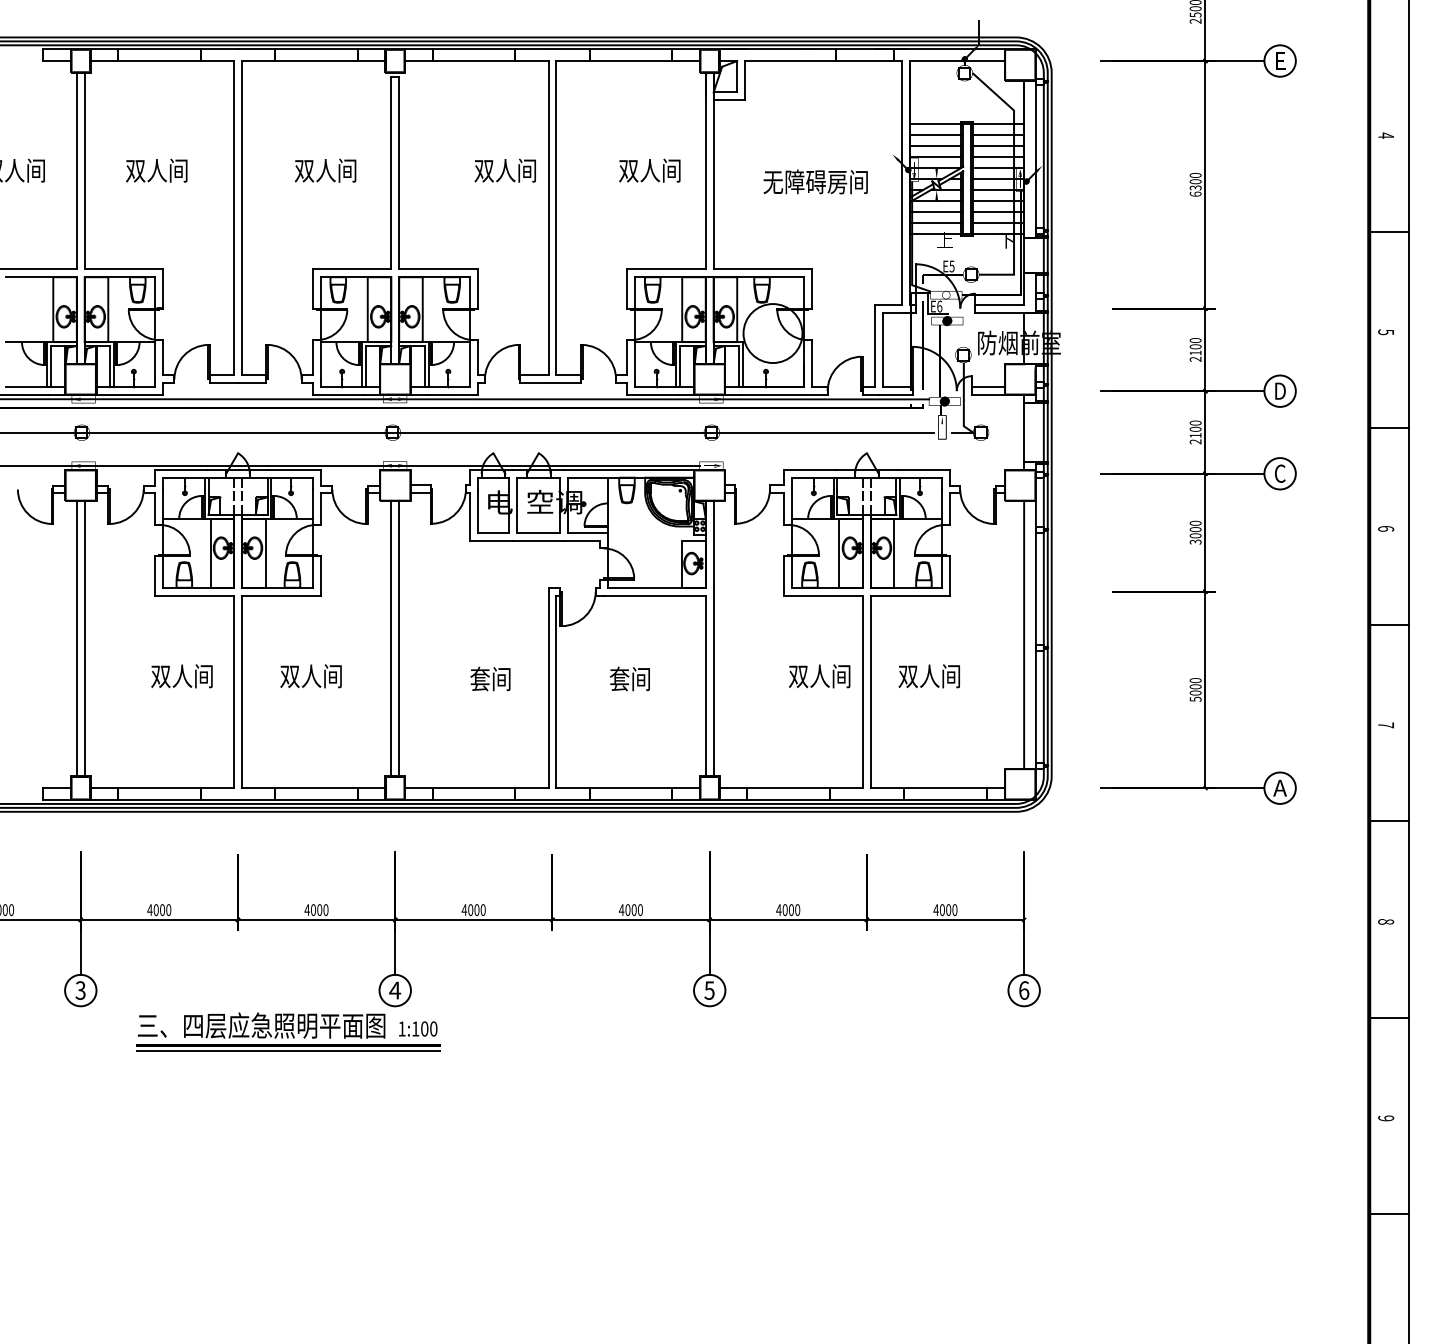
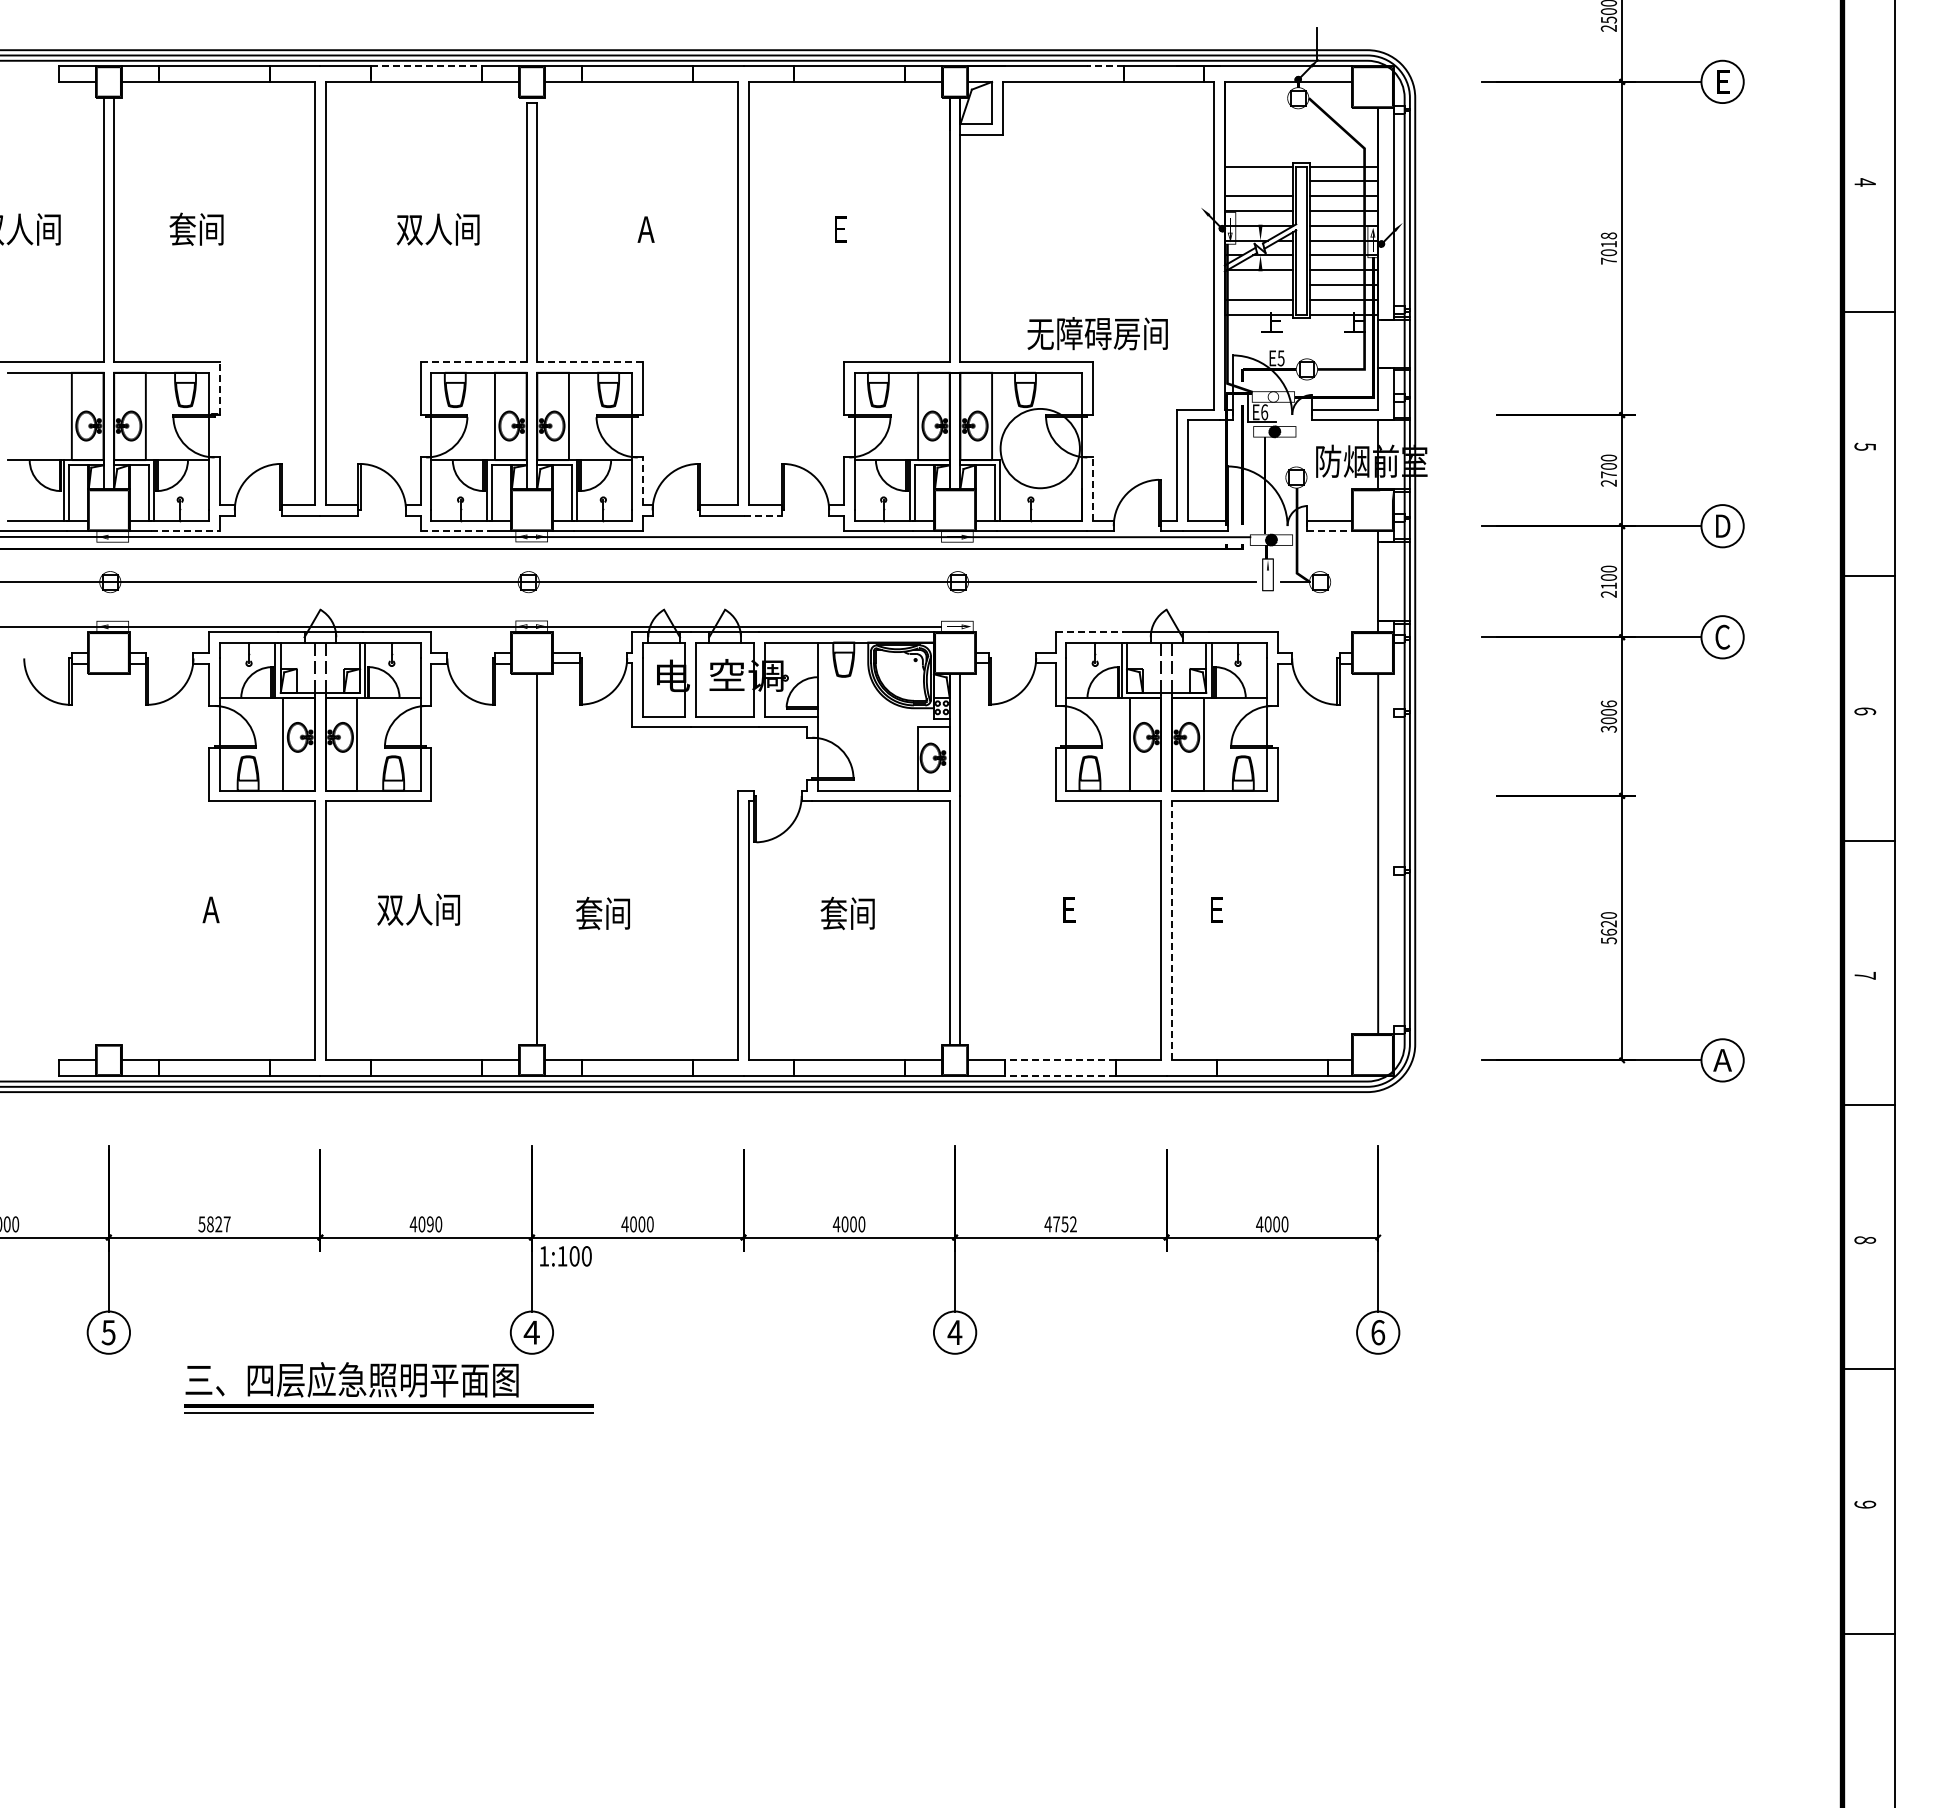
line: (316, 49) -> (426, 66), solid -> dashed
line: (821, 49) -> (1105, 66), solid -> dashed
line: (935, 135) -> (1258, 181), removed
text: (156, 169) -> (210, 228), 双人间 -> 套间
text: (504, 170) -> (679, 229), 双人间 -> A
text: (649, 170) -> (874, 229), 双人间 -> E
text: (815, 181) -> (1097, 333), moved
text: (1195, 184) -> (1608, 248), 6300 -> 7018
line: (935, 212) -> (1258, 285), removed
text: (1006, 240) -> (1354, 323), 下 -> 上
line: (351, 269) -> (473, 362), solid -> dashed
line: (438, 269) -> (590, 362), solid -> dashed
line: (163, 288) -> (219, 388), solid -> dashed
text: (1195, 352) -> (1608, 474), 2100 -> 2700
line: (478, 357) -> (643, 481), solid -> dashed
line: (811, 363) -> (1092, 489), solid -> dashed
line: (566, 383) -> (762, 515), solid -> dashed
line: (138, 395) -> (186, 531), solid -> dashed
line: (338, 395) -> (455, 531), solid -> dashed
line: (988, 395) -> (1330, 531), solid -> dashed
line: (810, 469) -> (1090, 631), solid -> dashed
text: (1195, 522) -> (1608, 703), 3000 -> 3006
line: (1036, 634) -> (1394, 853), removed
line: (76, 638) -> (103, 859), removed
line: (84, 638) -> (114, 859), removed
line: (391, 638) -> (526, 859), removed
text: (181, 676) -> (244, 909), 双人间 -> A
text: (819, 676) -> (1102, 909), 双人间 -> E
text: (929, 676) -> (1250, 909), 双人间 -> E
text: (490, 678) -> (602, 912), moved
text: (1195, 689) -> (1608, 927), 5000 -> 5620
line: (870, 691) -> (1171, 930), solid -> dashed
line: (788, 788) -> (1060, 1060), solid -> dashed
line: (788, 800) -> (1060, 1076), solid -> dashed
text: (159, 910) -> (214, 1224), 4000 -> 5827
text: (319, 910) -> (429, 1224), 4000 -> 4090
text: (791, 910) -> (1064, 1224), 4000 -> 4752
text: (80, 990) -> (108, 1332), 3 -> 5
text: (709, 990) -> (954, 1332), 5 -> 4
text: (417, 1029) -> (565, 1256), moved

